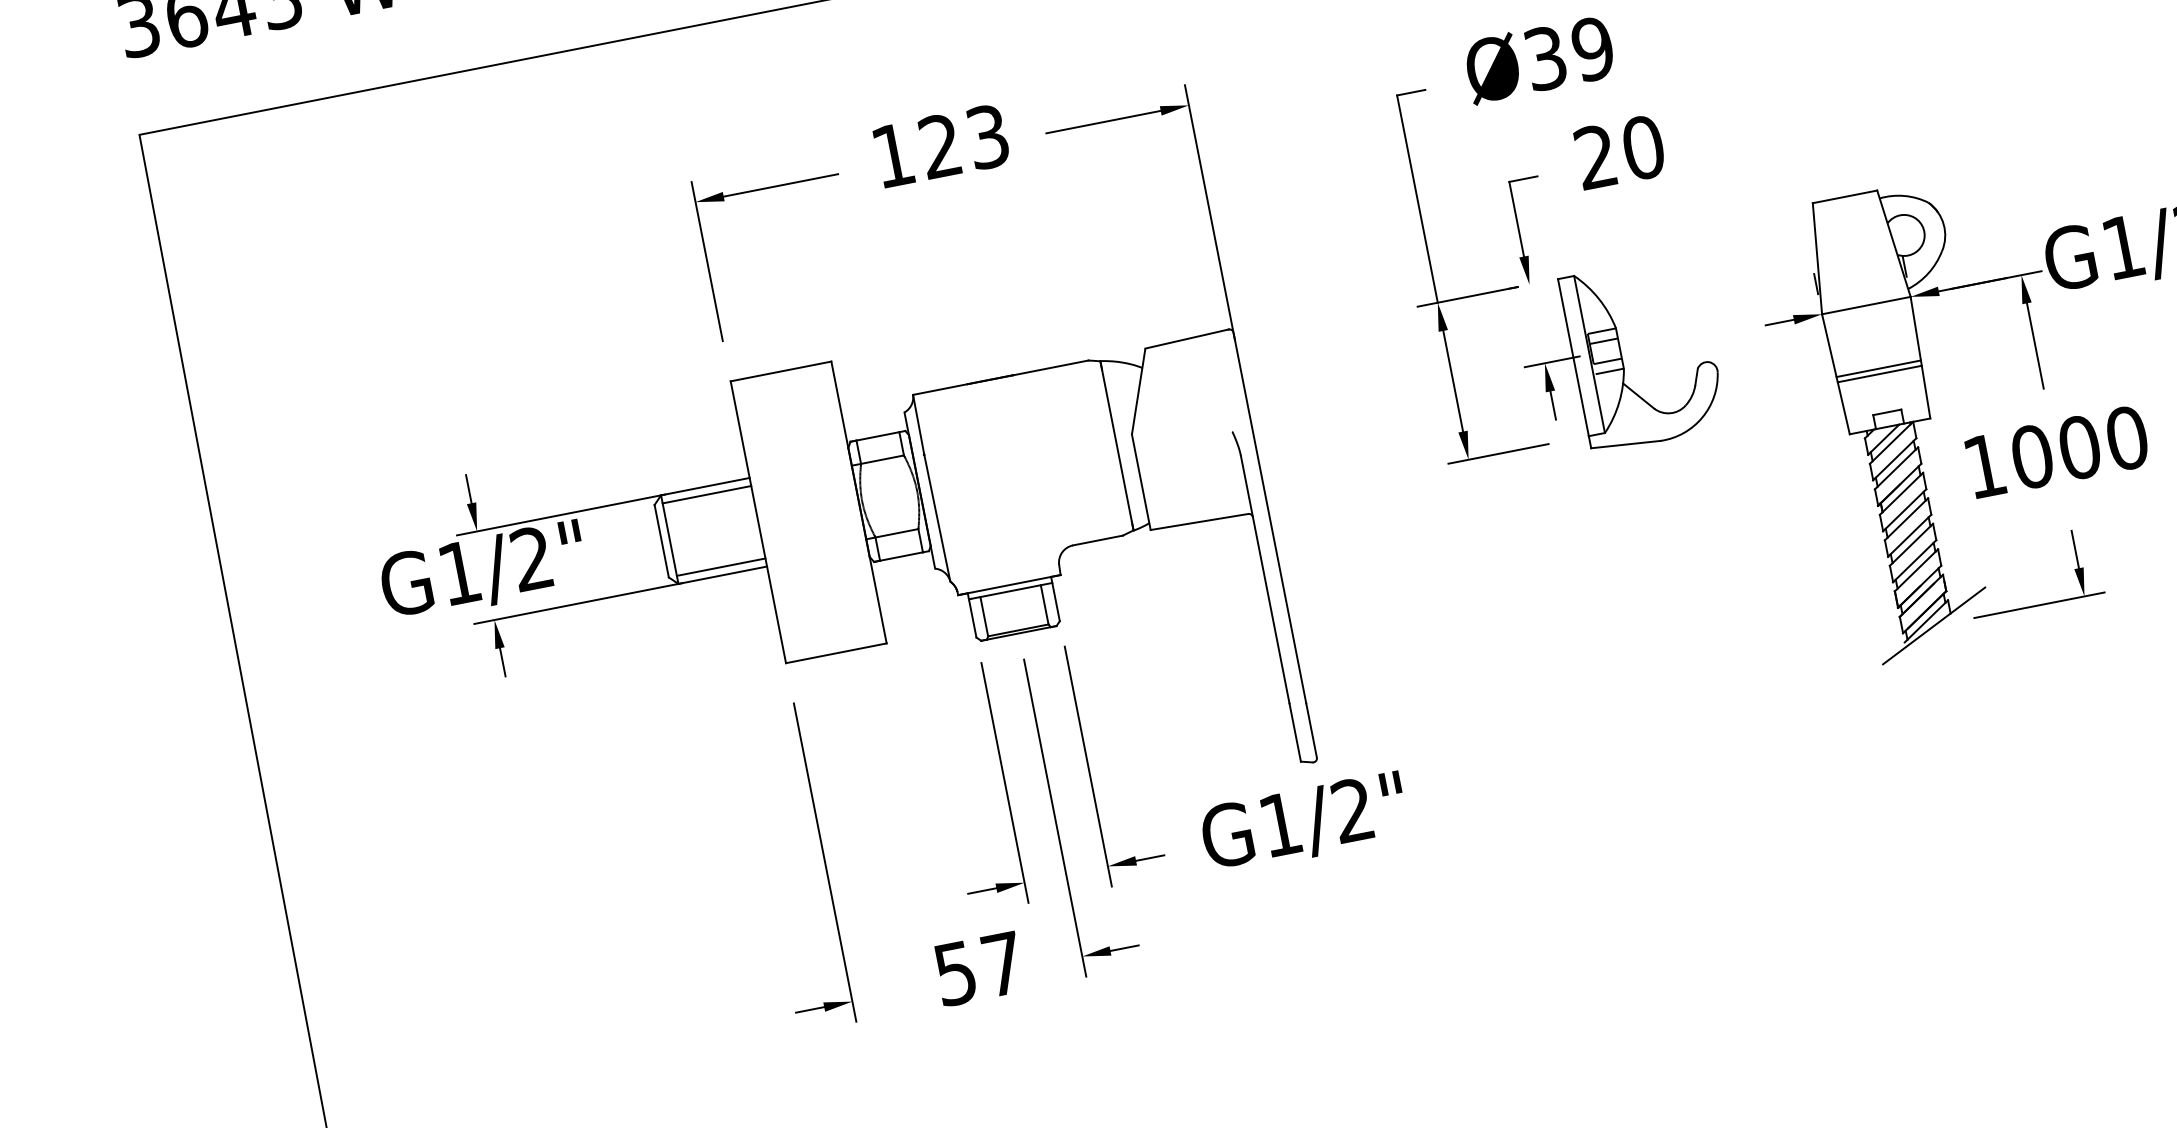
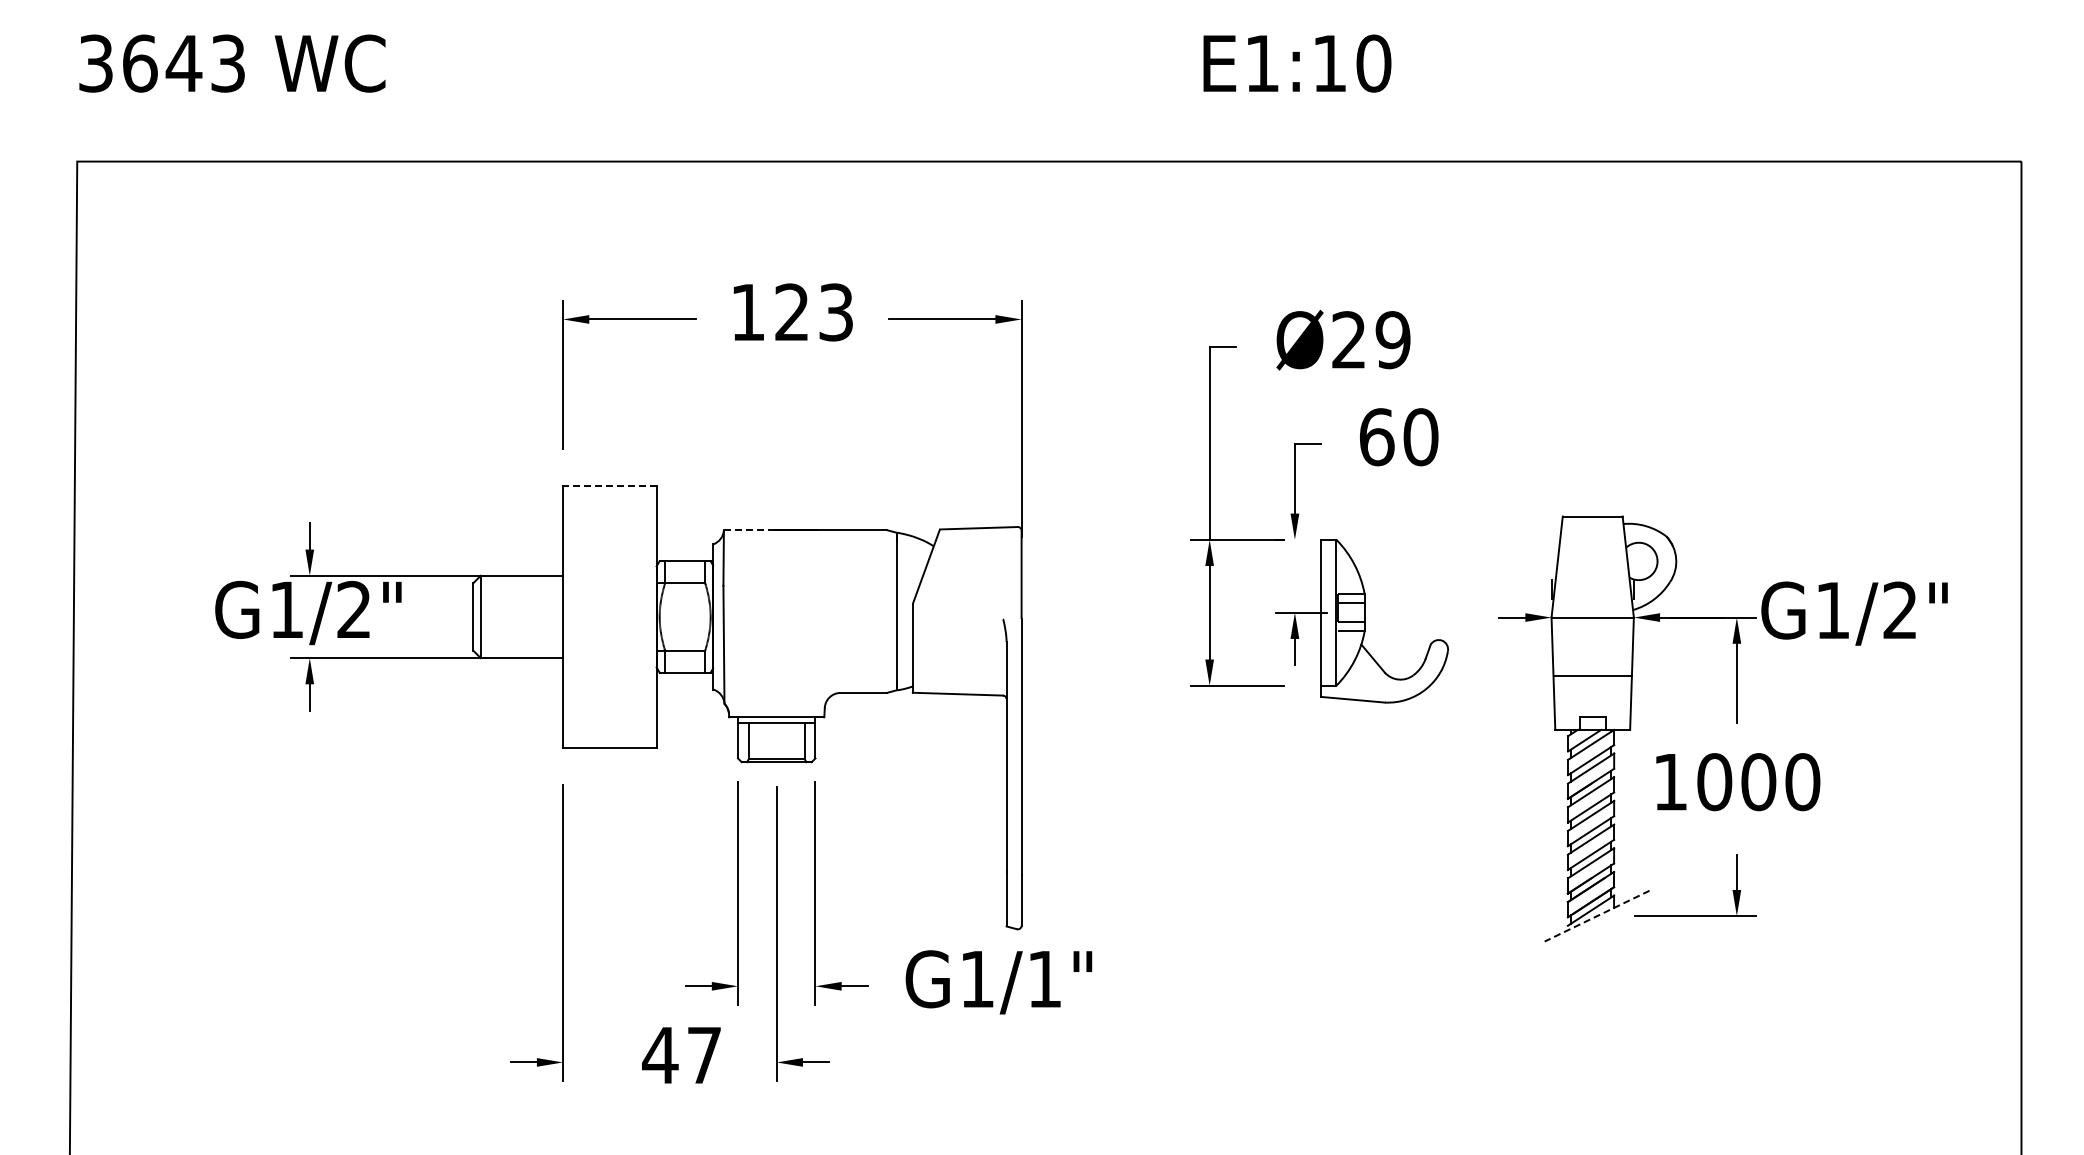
text: (1545, 59) -> (1348, 340), Ø39 -> Ø29
text: (1596, 157) -> (1377, 437), 20 -> 60
line: (780, 371) -> (609, 485), solid -> dashed
line: (1879, 374) -> (1592, 681), removed
line: (940, 389) -> (749, 530), solid -> dashed
line: (706, 495) -> (521, 583), removed
line: (720, 567) -> (521, 650), removed
line: (1933, 626) -> (1596, 916), solid -> dashed
text: (1352, 809) -> (1044, 978), G1/2" -> G1/1"
text: (955, 973) -> (660, 1055), 57 -> 47

